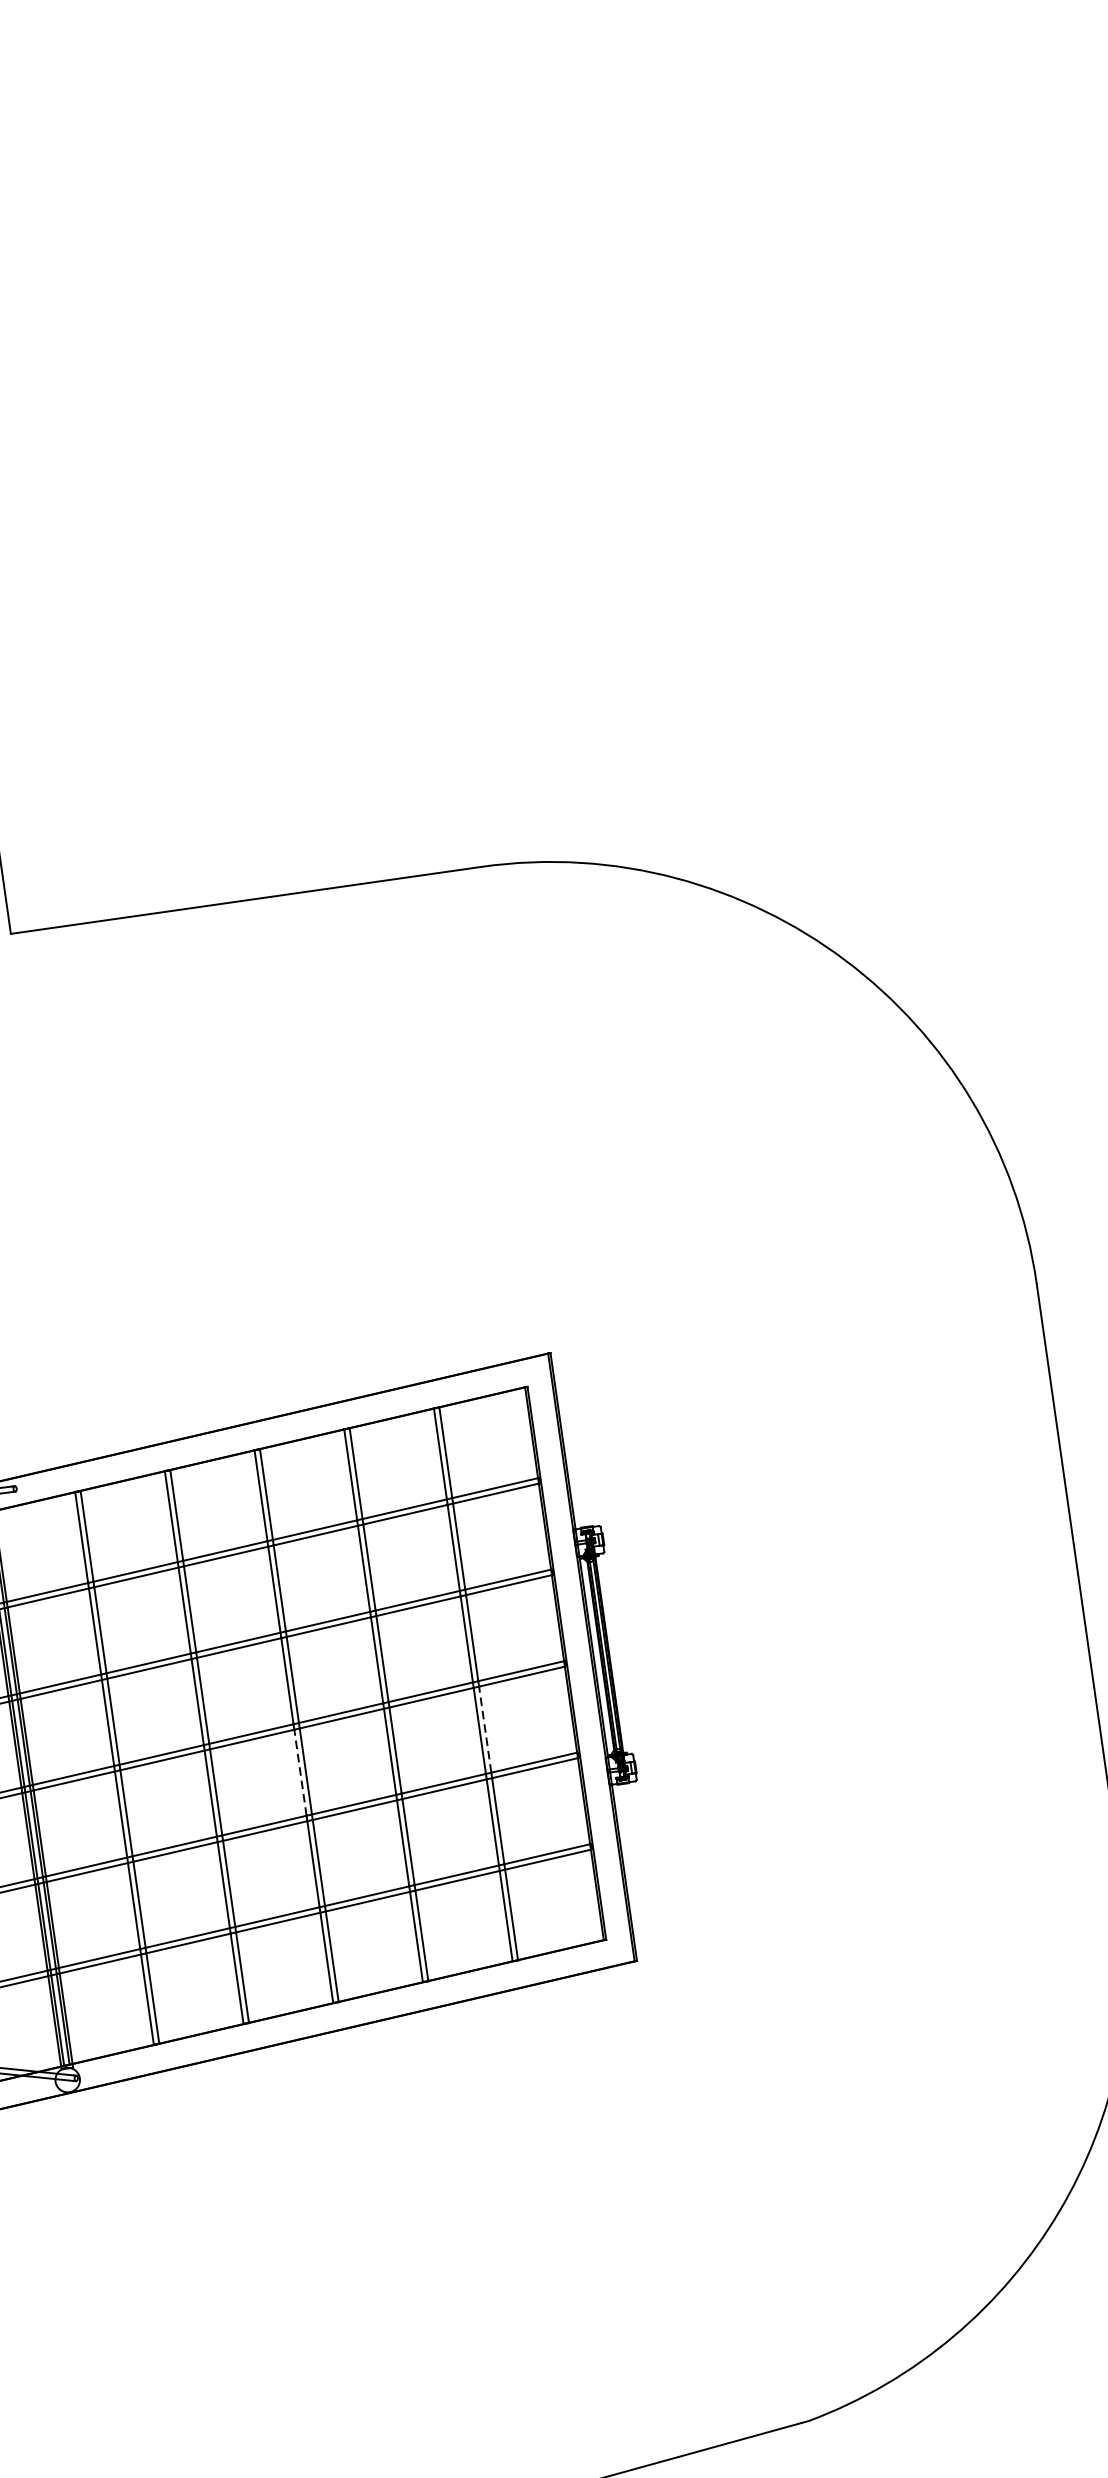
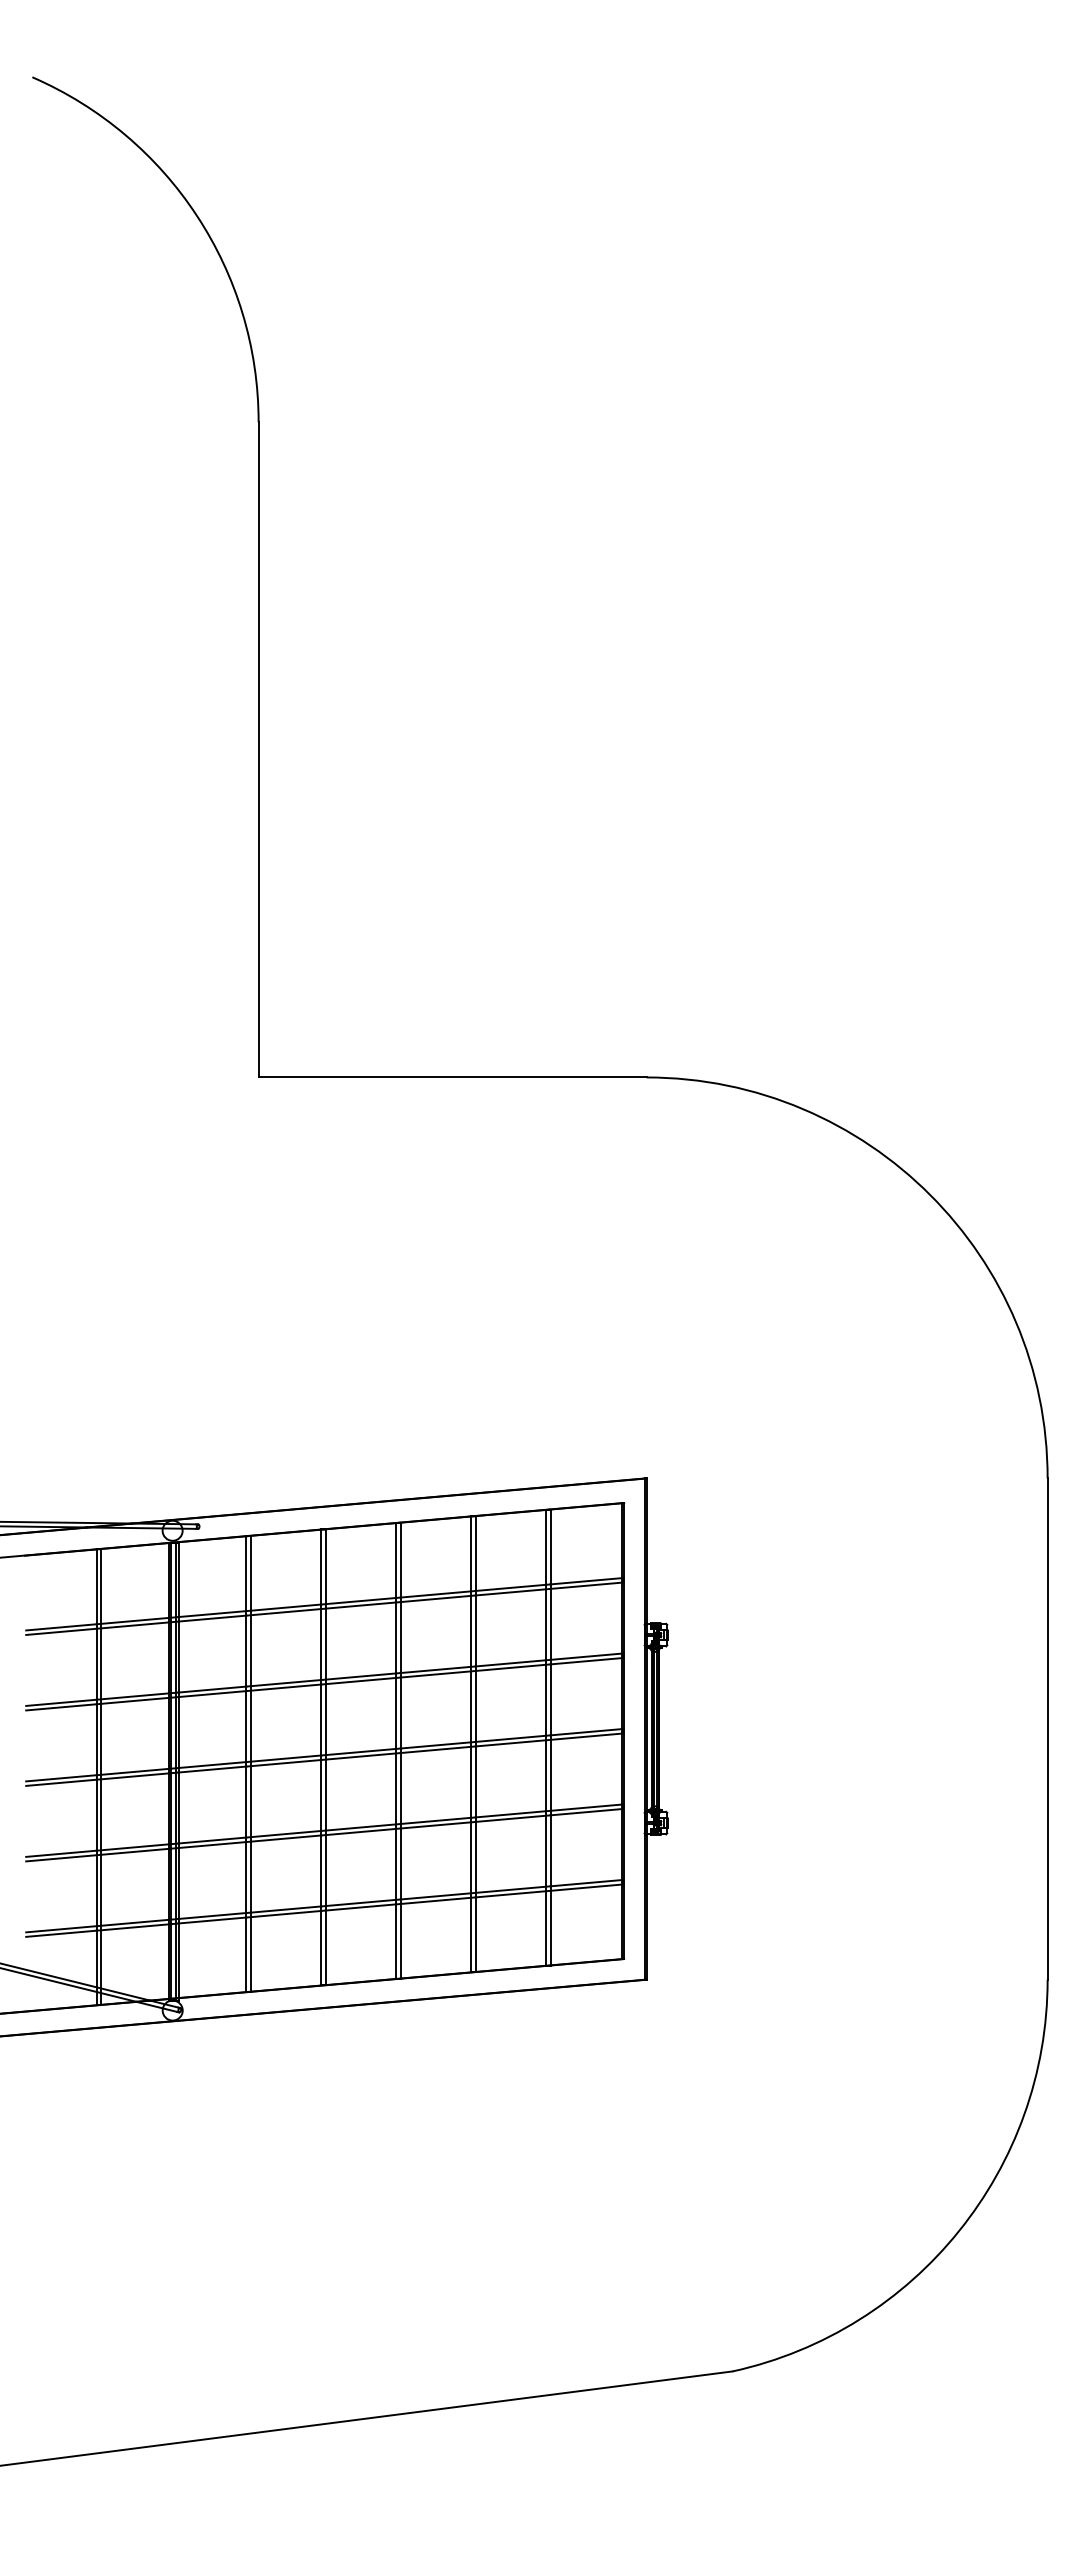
line: (485, 1728) -> (550, 1774), dashed -> solid
line: (300, 1772) -> (396, 1788), dashed -> solid

